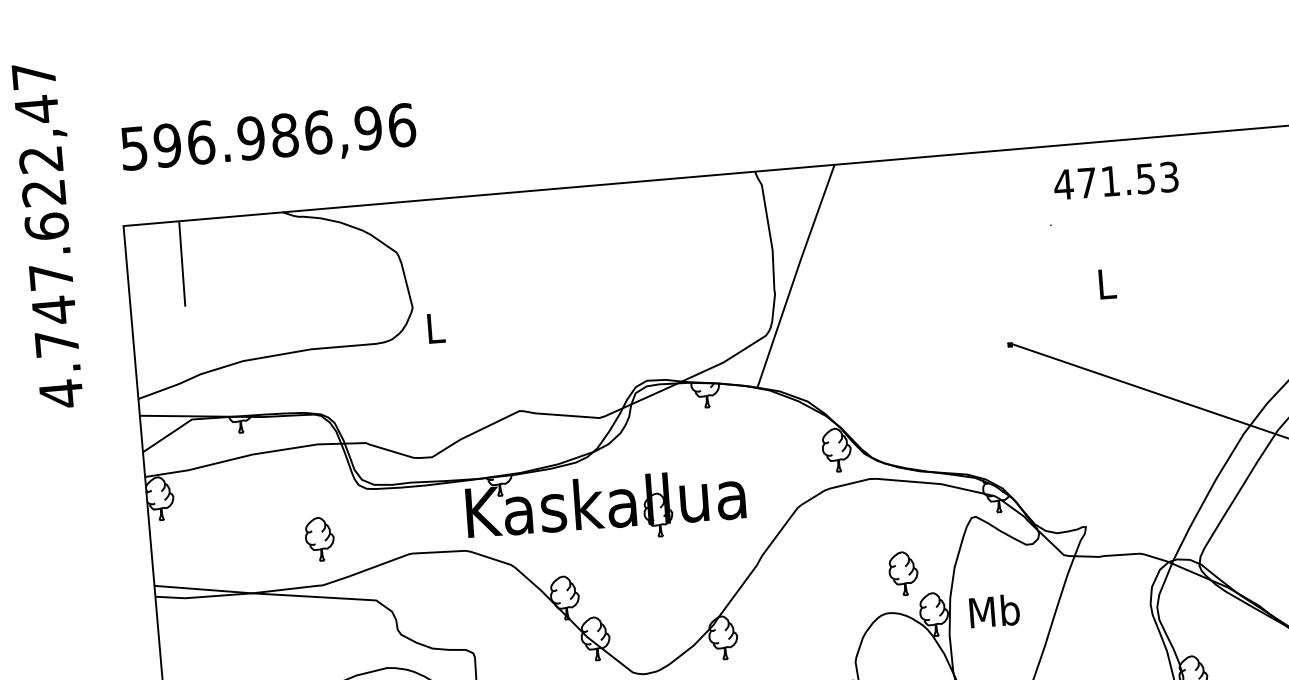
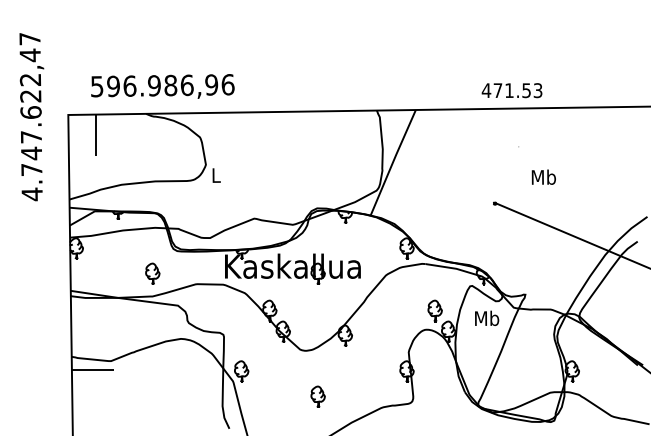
text: (267, 138) -> (162, 86), moved
text: (1114, 180) -> (511, 90), moved
text: (1105, 282) -> (543, 176), L -> Mb
text: (995, 609) -> (487, 317), moved

